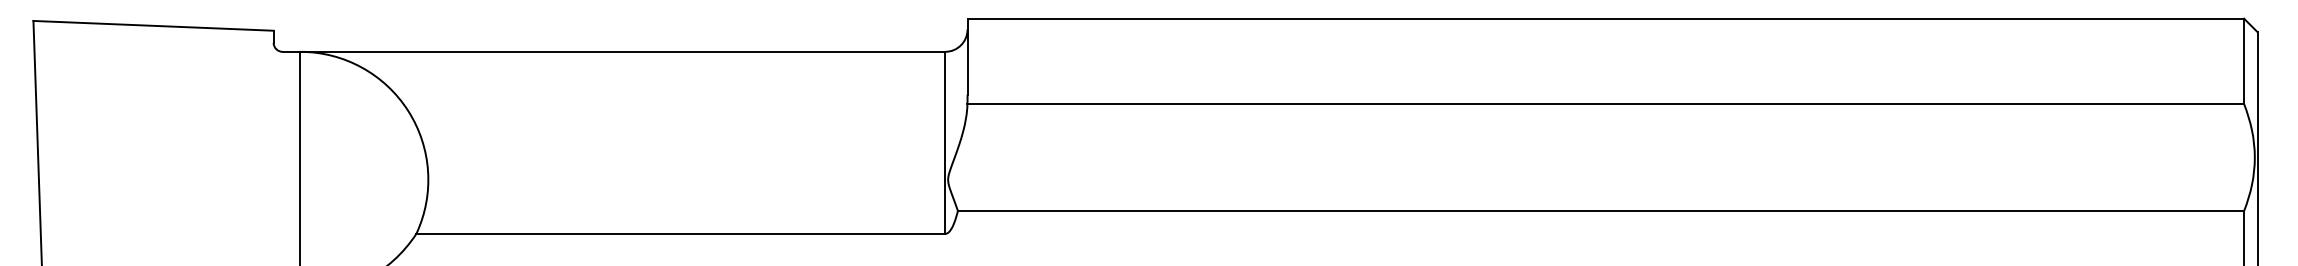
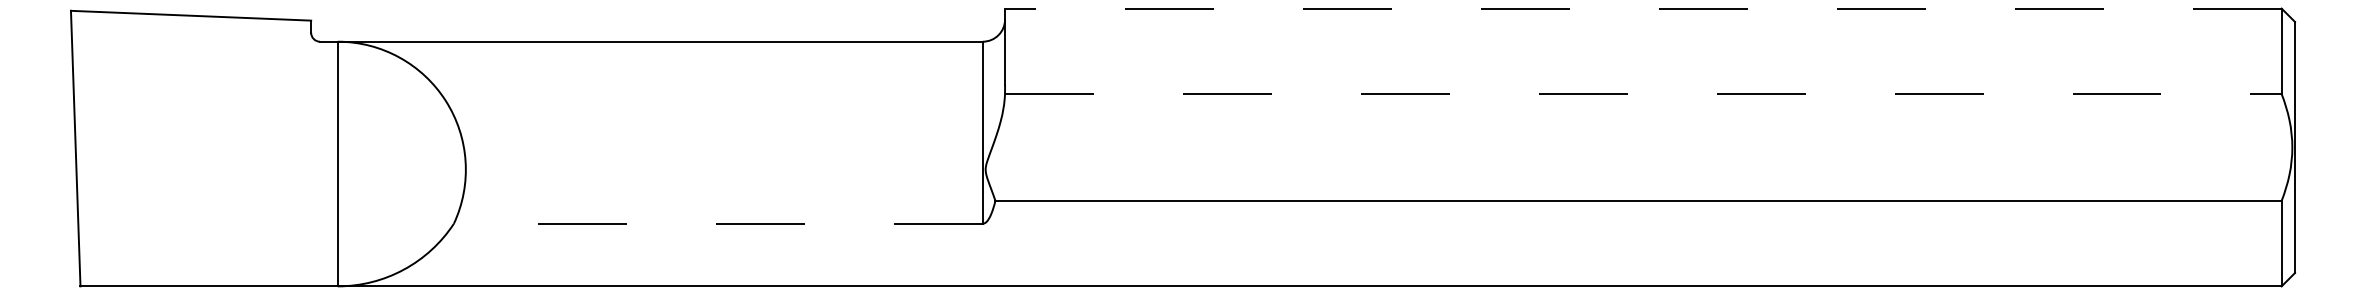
line: (1604, 18) -> (1642, 8), solid -> dashed
line: (1605, 104) -> (1643, 94), solid -> dashed
line: (679, 233) -> (717, 223), solid -> dashed

